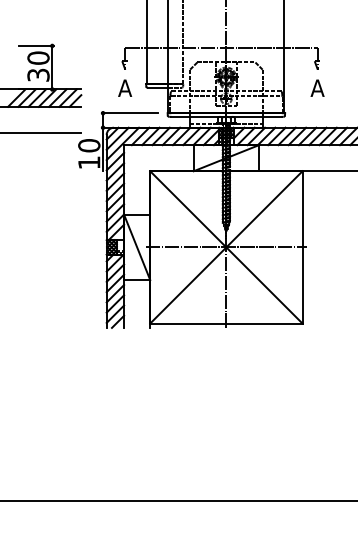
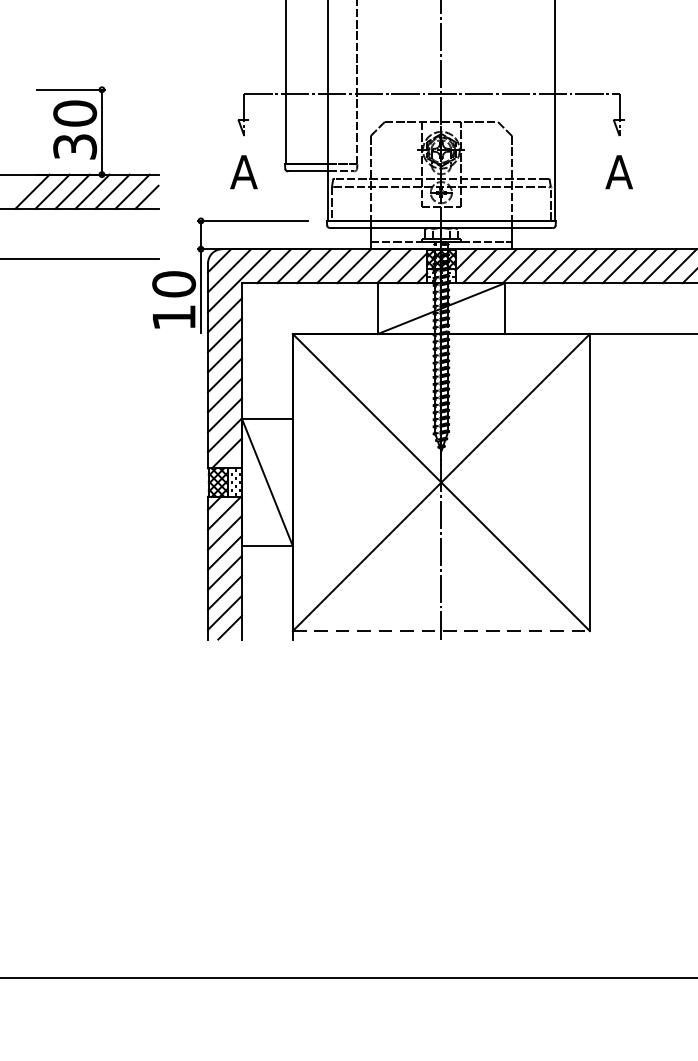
line: (225, 247) -> (439, 482), removed
line: (226, 323) -> (441, 630), solid -> dashed

